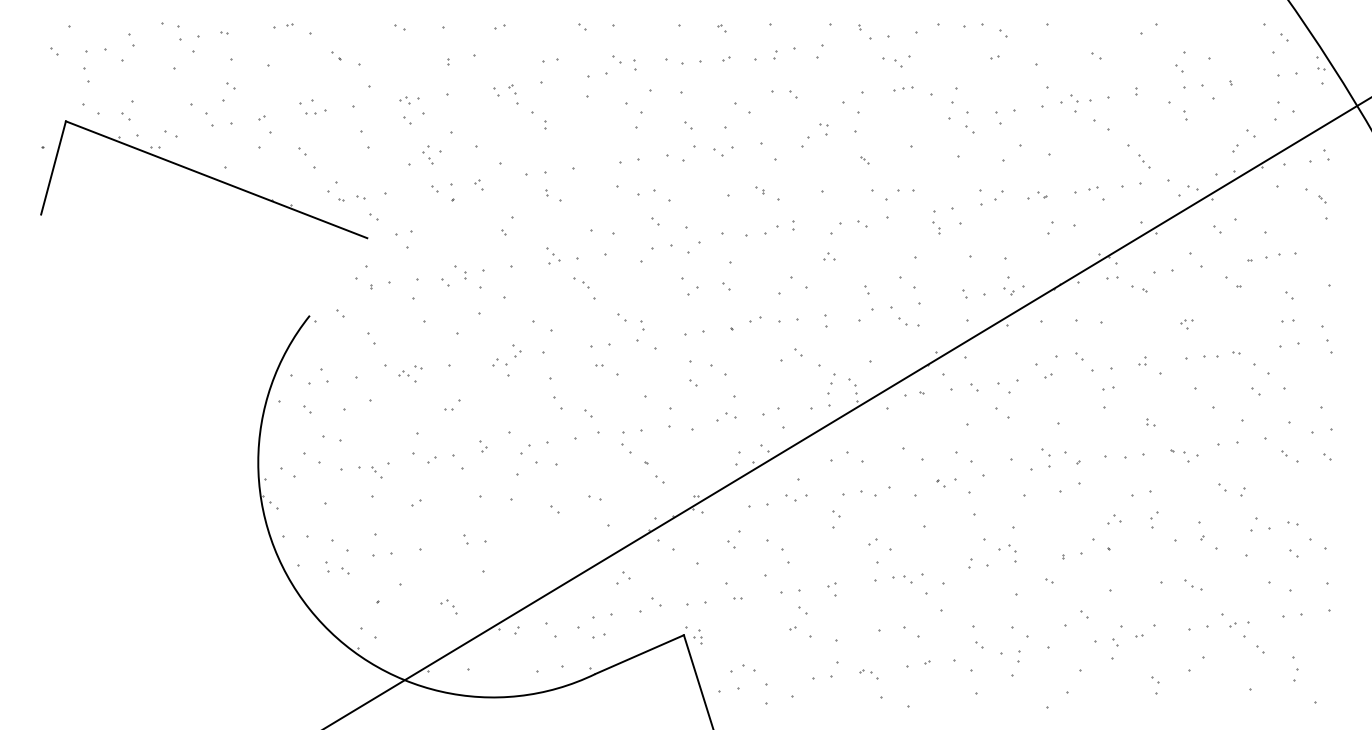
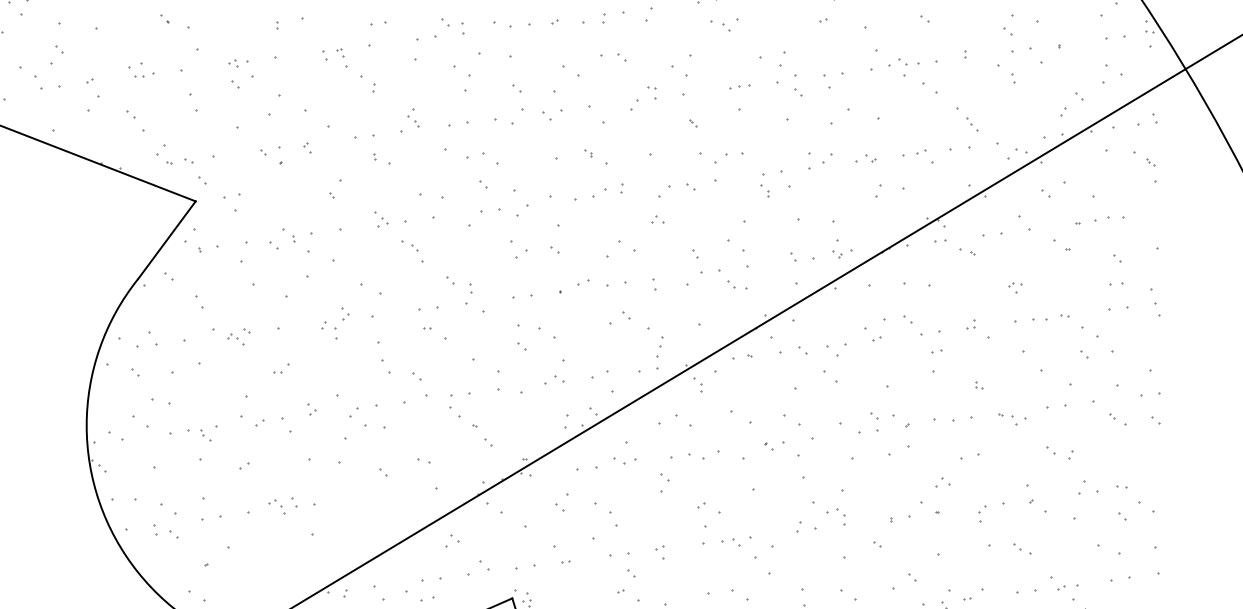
part: (903, 88) -> (739, 86), moved
part: (427, 154) -> (412, 117), moved
line: (338, 276) -> (166, 239), added
part: (852, 386) -> (697, 384), moved
part: (1154, 519) -> (982, 513), moved
part: (448, 606) -> (276, 506), moved

